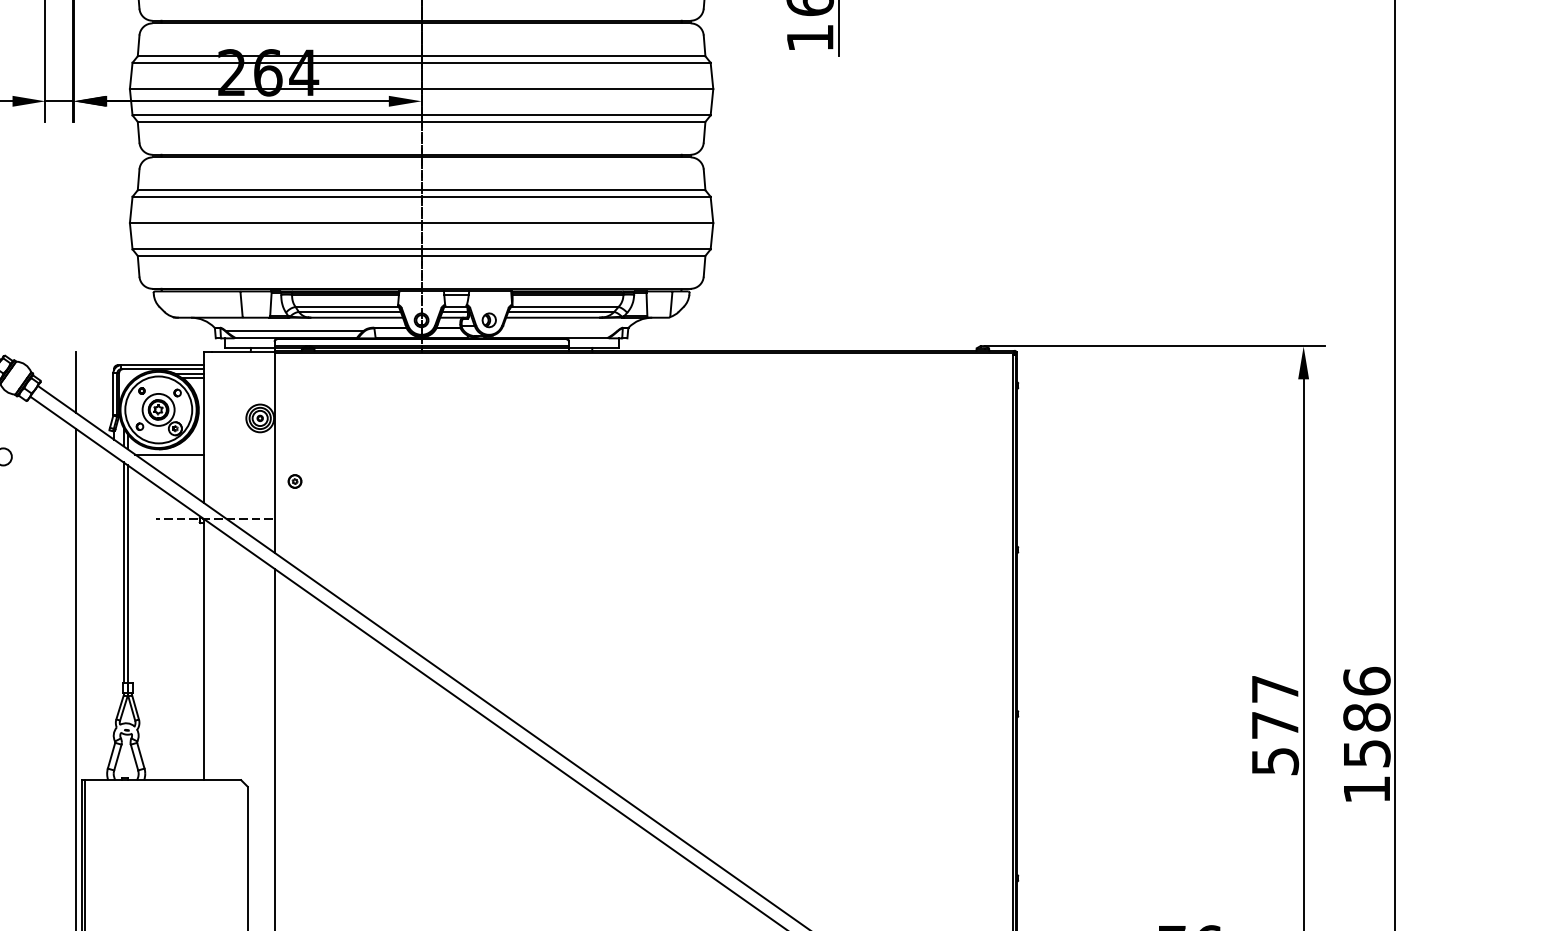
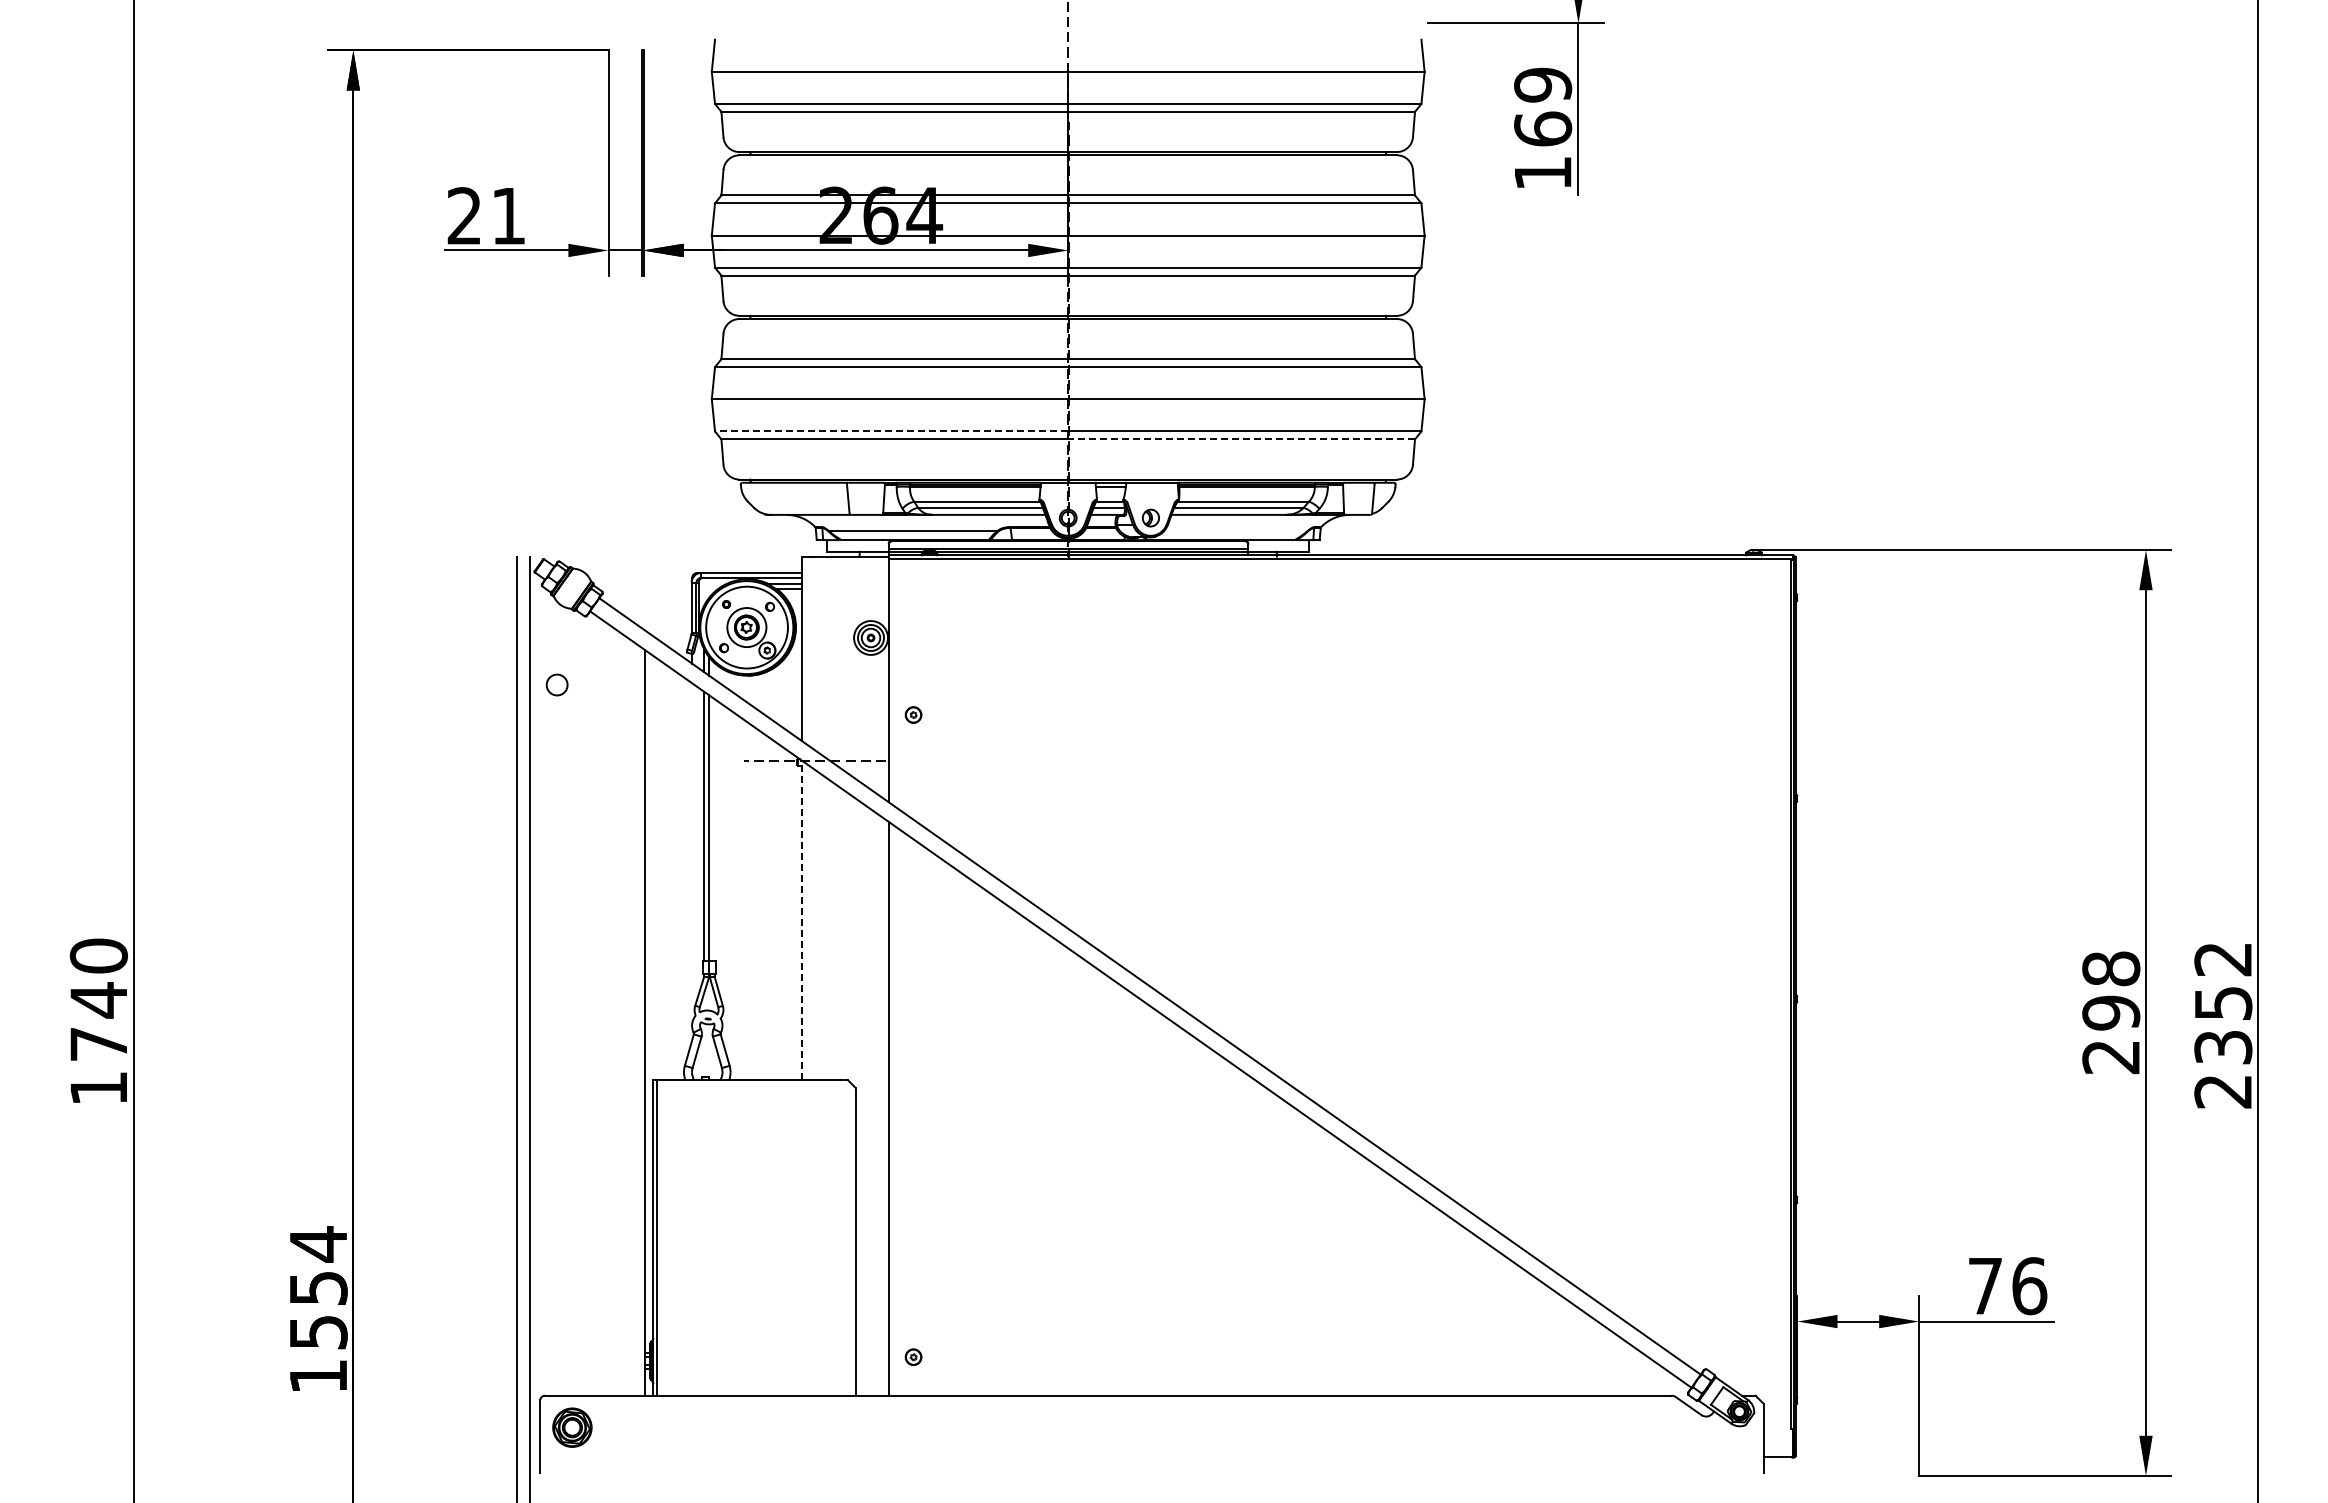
line: (276, 249) -> (891, 431), solid -> dashed
line: (563, 256) -> (1241, 439), solid -> dashed
line: (75, 382) -> (645, 593), removed
line: (168, 454) -> (759, 682), removed
line: (203, 649) -> (801, 920), solid -> dashed
text: (1275, 724) -> (2111, 1012), 577 -> 298
text: (1367, 734) -> (2223, 1024), 1586 -> 2352

